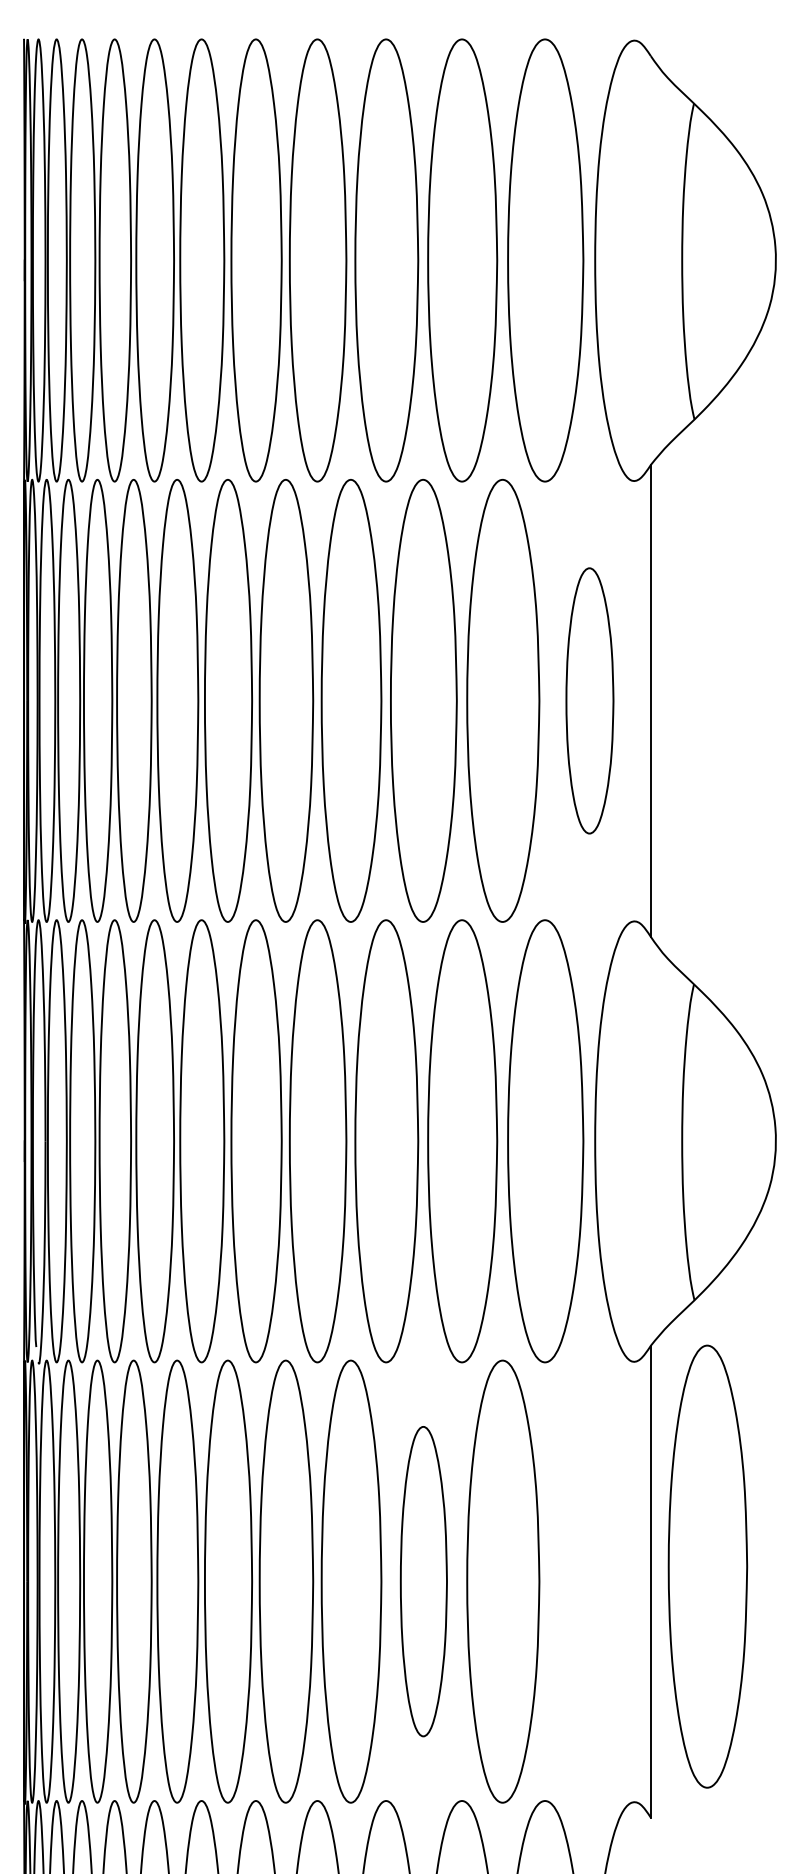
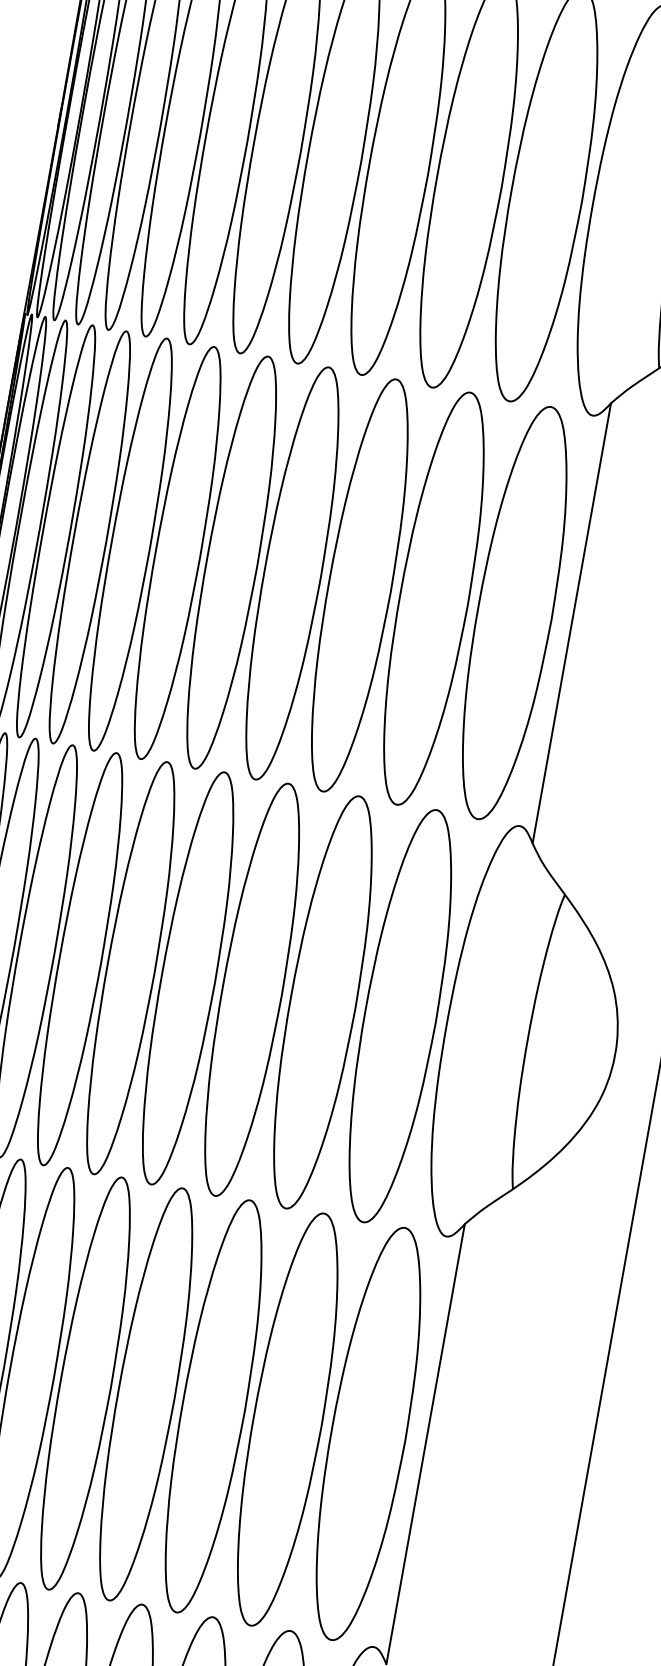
part: (589, 700) -> (514, 612), size x1.67
part: (707, 1566) -> (368, 1433), moved
part: (423, 1581) -> (213, 1406), size x1.43

